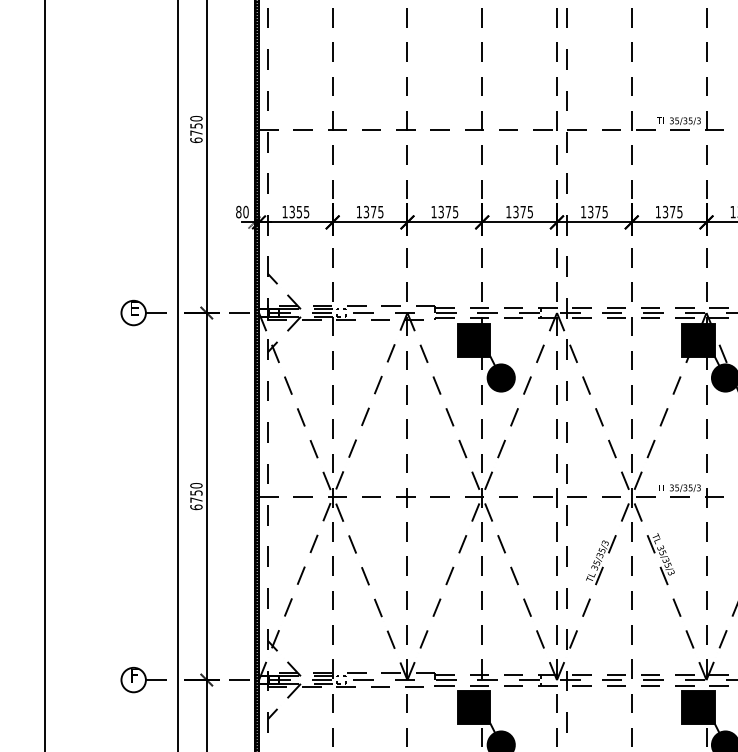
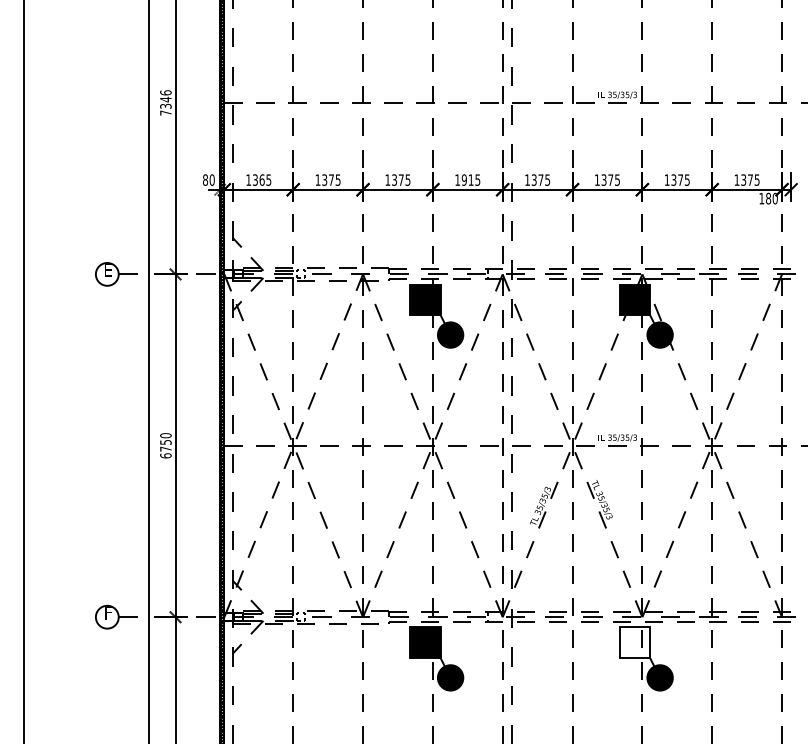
text: (195, 129) -> (165, 102), 6750 -> 7346
text: (298, 211) -> (261, 179), 1355 -> 1365
text: (519, 211) -> (467, 179), 1375 -> 1915
fill: (698, 707) -> (634, 642), removed

